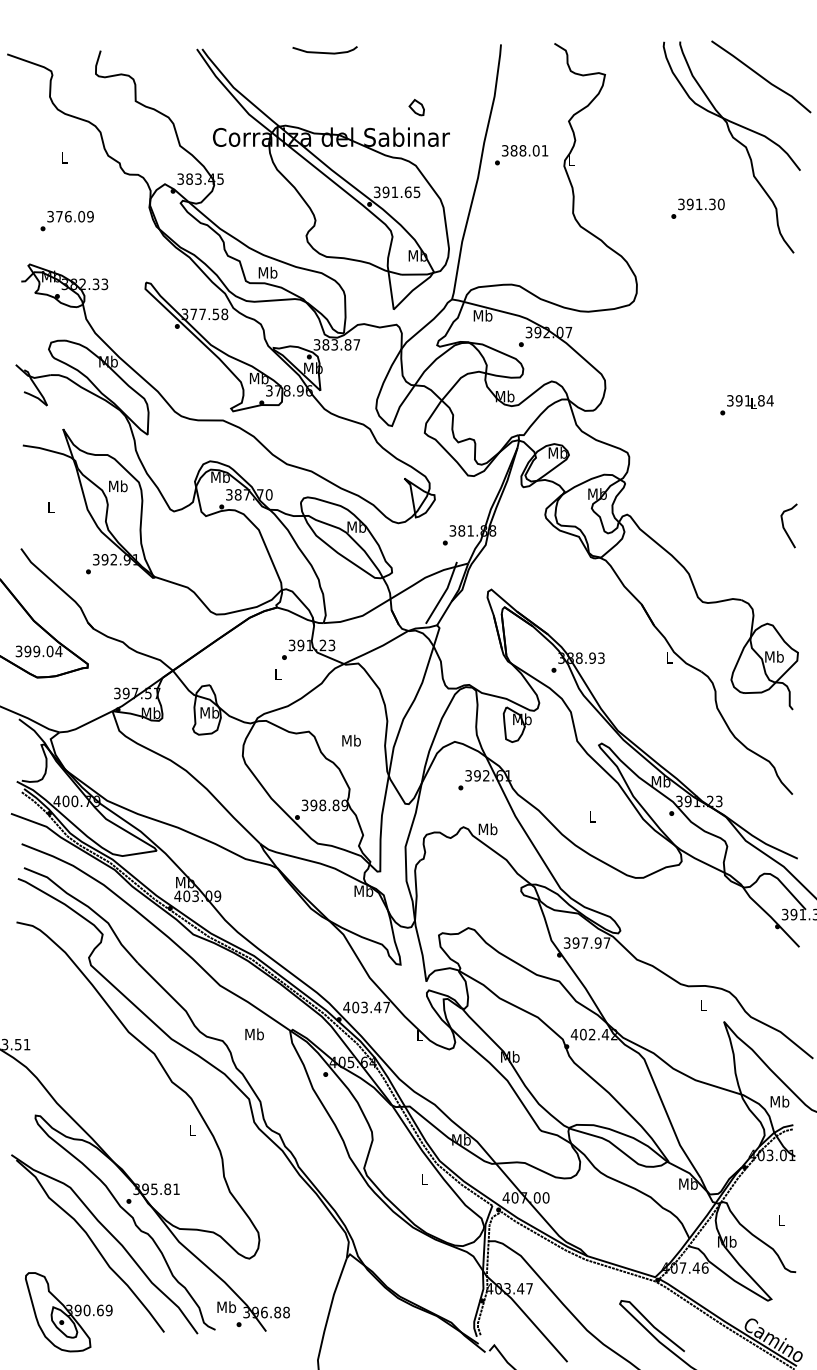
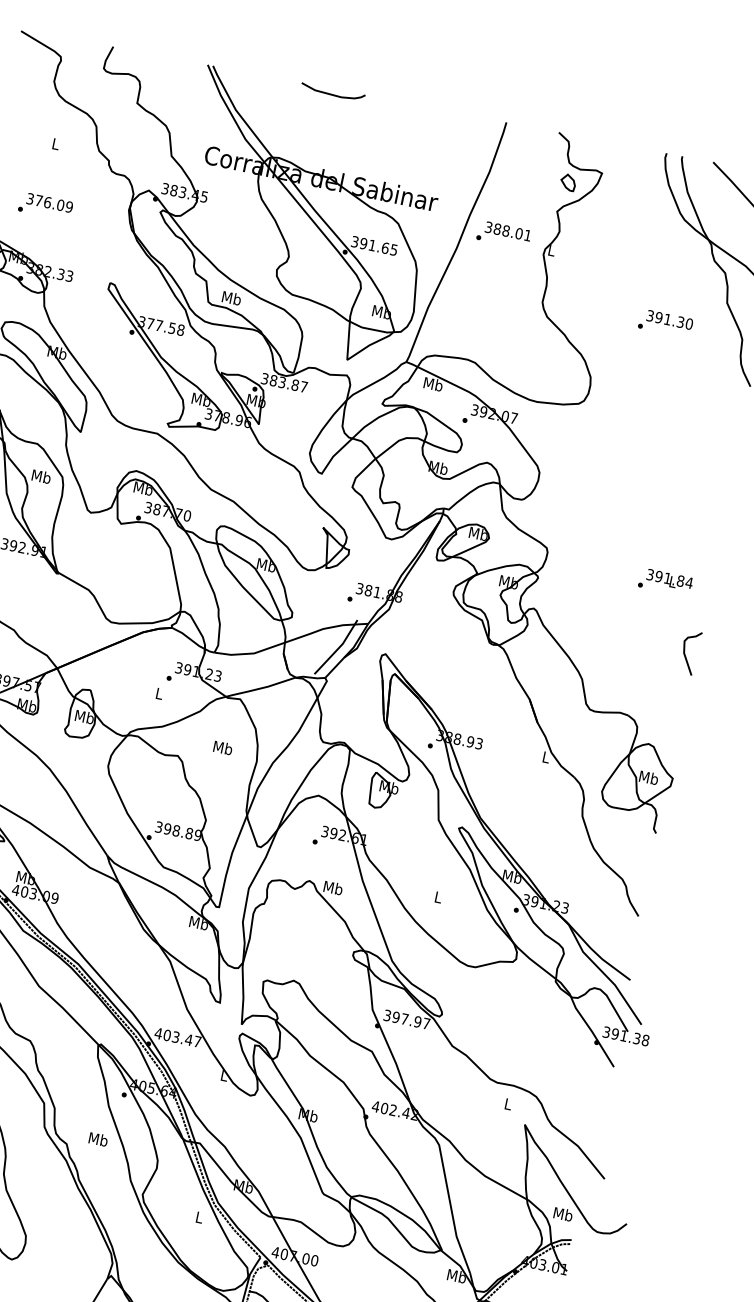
part: (416, 107) -> (568, 182), moved
text: (746, 405) -> (665, 582), moved
text: (351, 740) -> (223, 747), moved
text: (254, 1034) -> (98, 1139), moved

